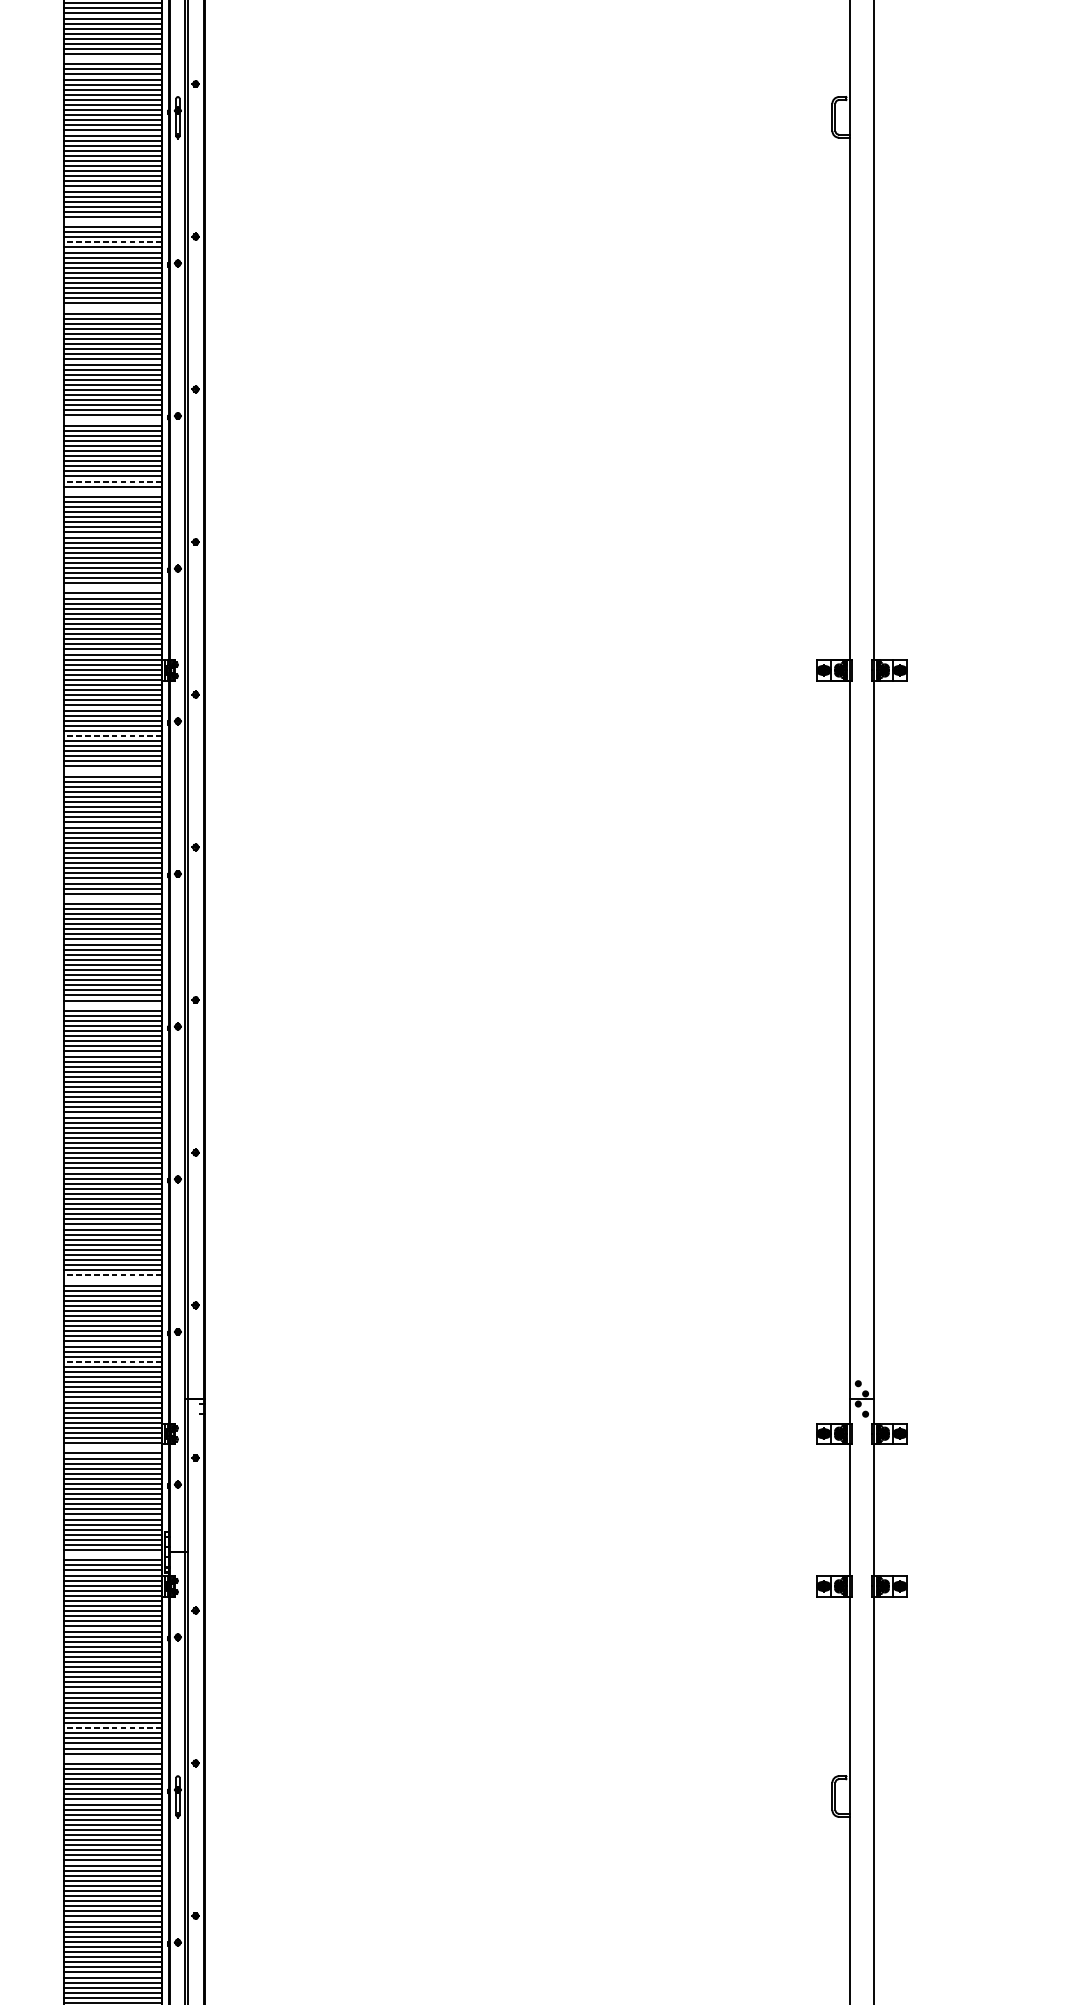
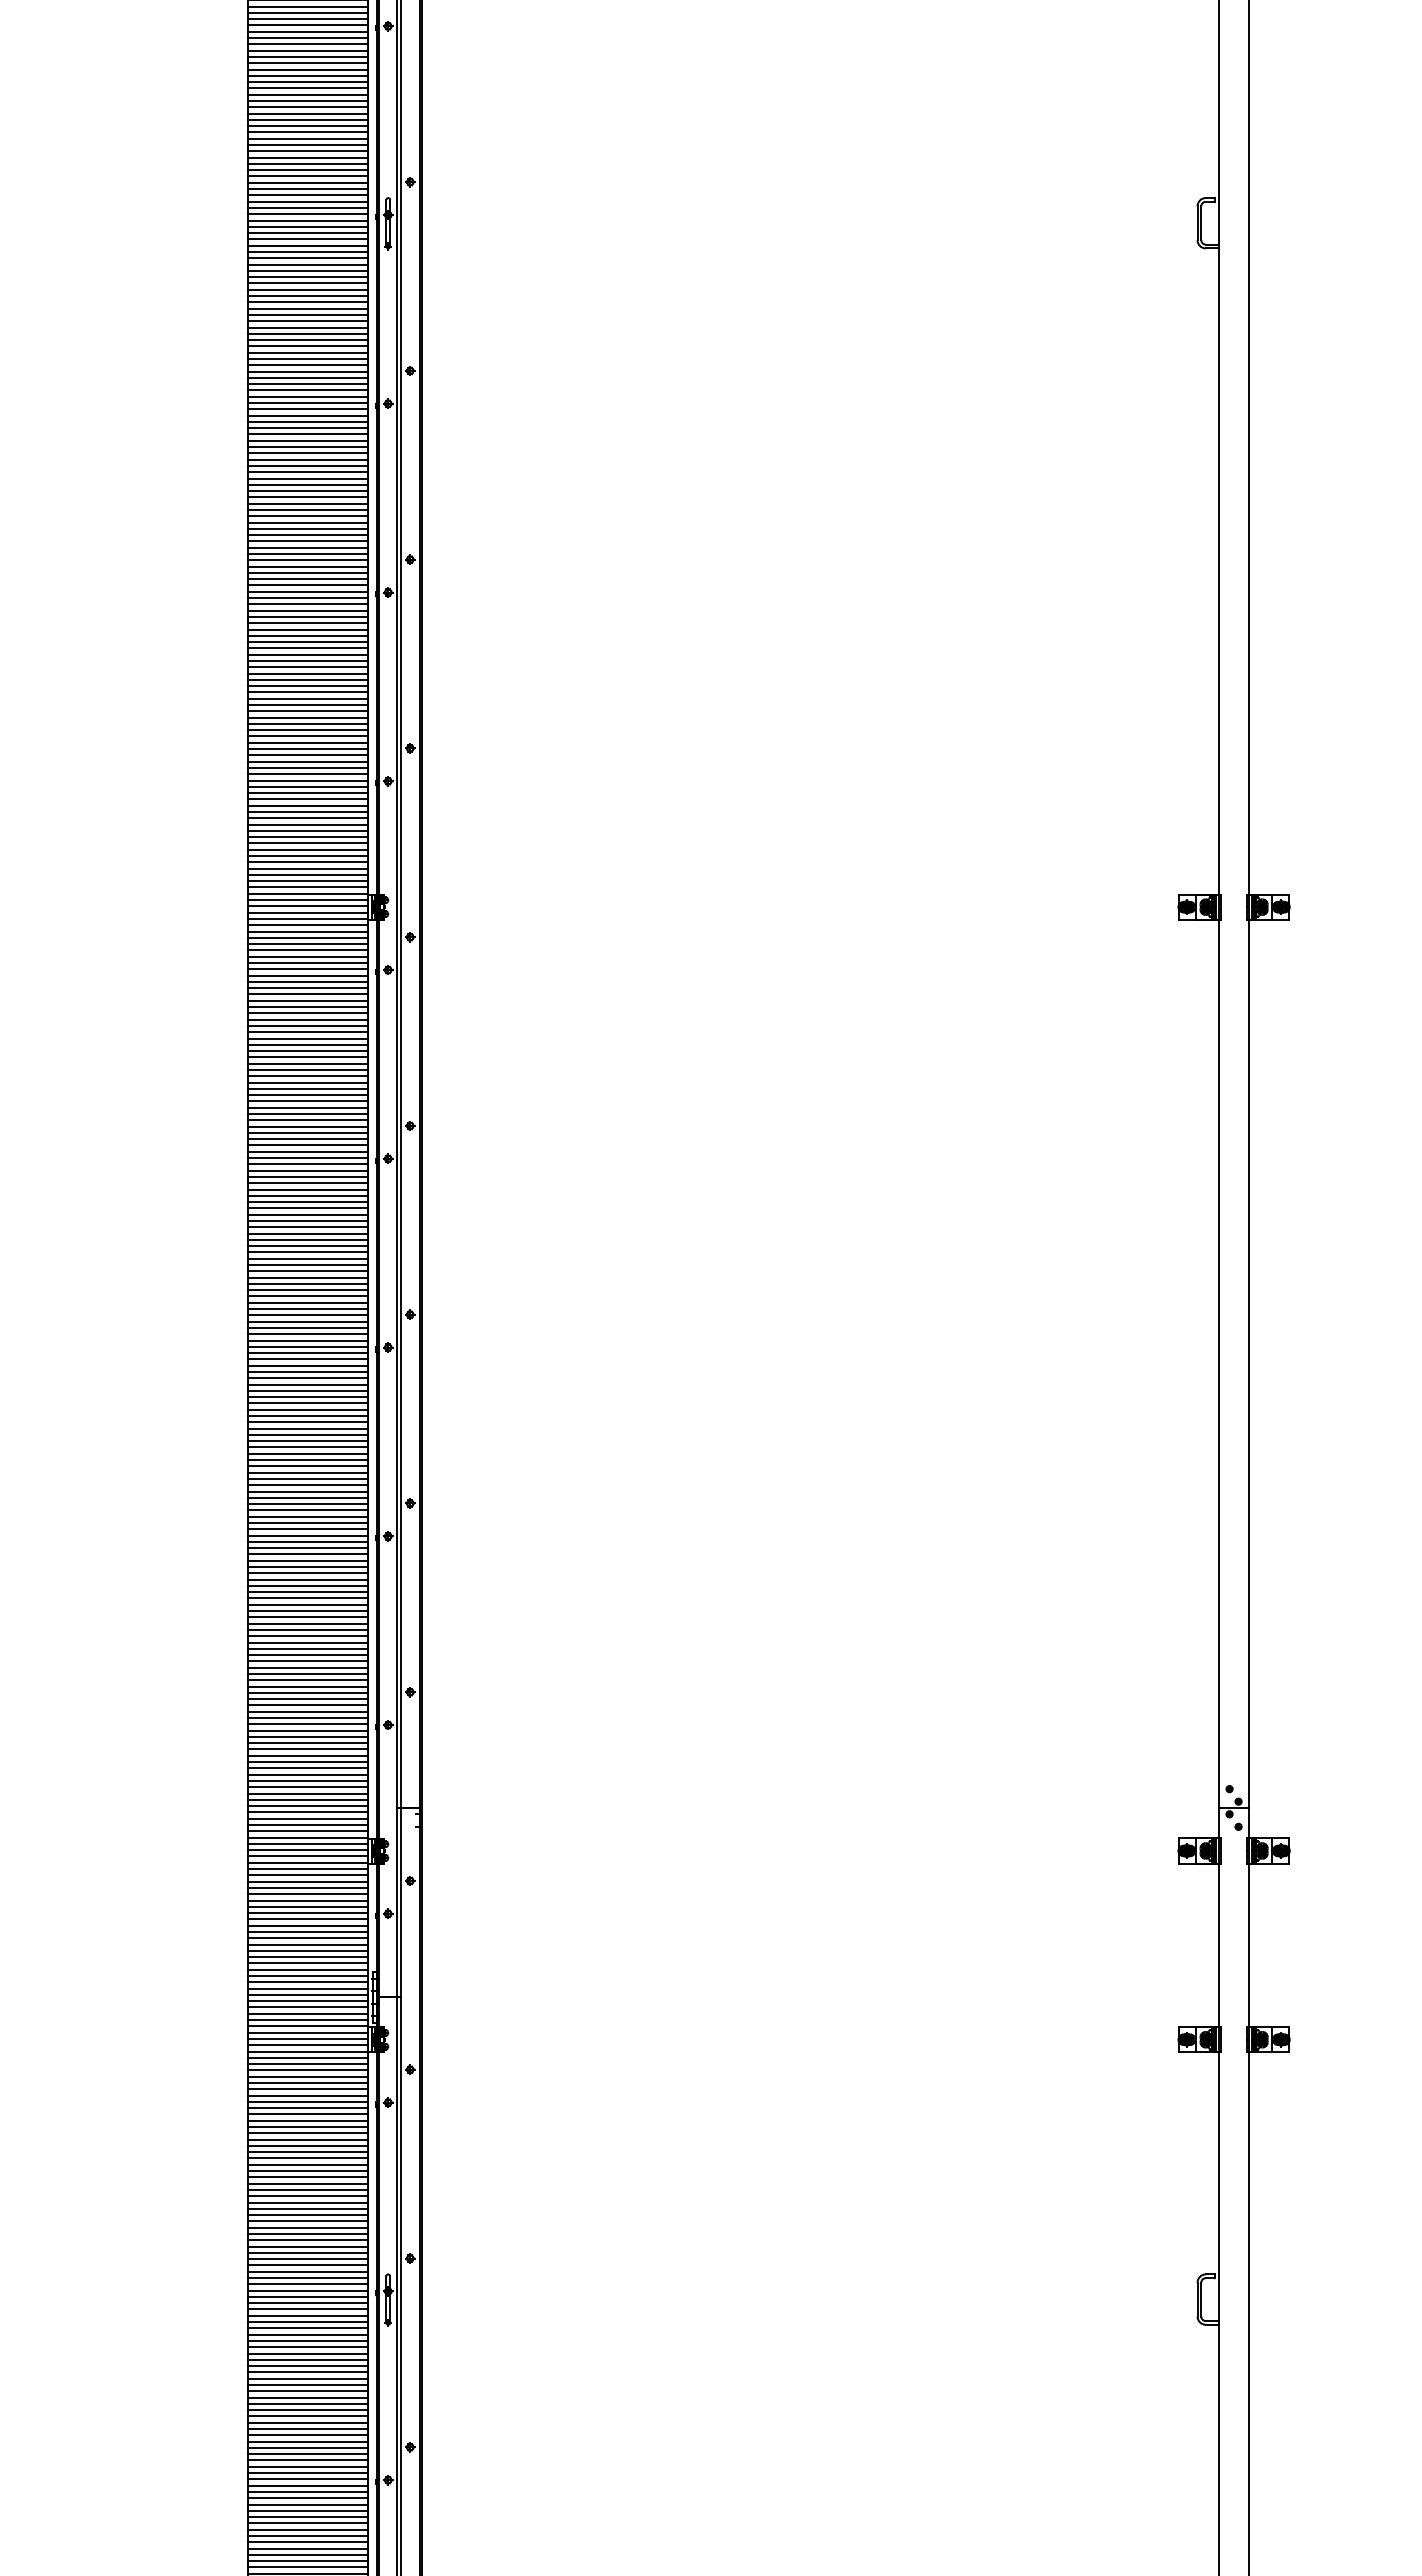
line: (112, 59) -> (307, 151), added
line: (112, 221) -> (307, 352), added
line: (112, 242) -> (307, 377), dashed -> solid
line: (112, 308) -> (307, 459), added
line: (112, 420) -> (307, 598), added
line: (112, 481) -> (307, 673), dashed -> solid
line: (112, 492) -> (307, 686), added
line: (112, 588) -> (307, 805), added
line: (112, 736) -> (307, 988), dashed -> solid
line: (112, 771) -> (307, 1032), added
line: (112, 898) -> (307, 1189), added
line: (112, 1005) -> (307, 1321), added
line: (112, 1275) -> (307, 1655), dashed -> solid
line: (112, 1280) -> (307, 1661), added
line: (112, 1362) -> (307, 1762), dashed -> solid
line: (112, 1448) -> (307, 1869), added
line: (112, 1555) -> (307, 2001), added
line: (112, 1728) -> (307, 2215), dashed -> solid
line: (112, 1758) -> (307, 2252), added

